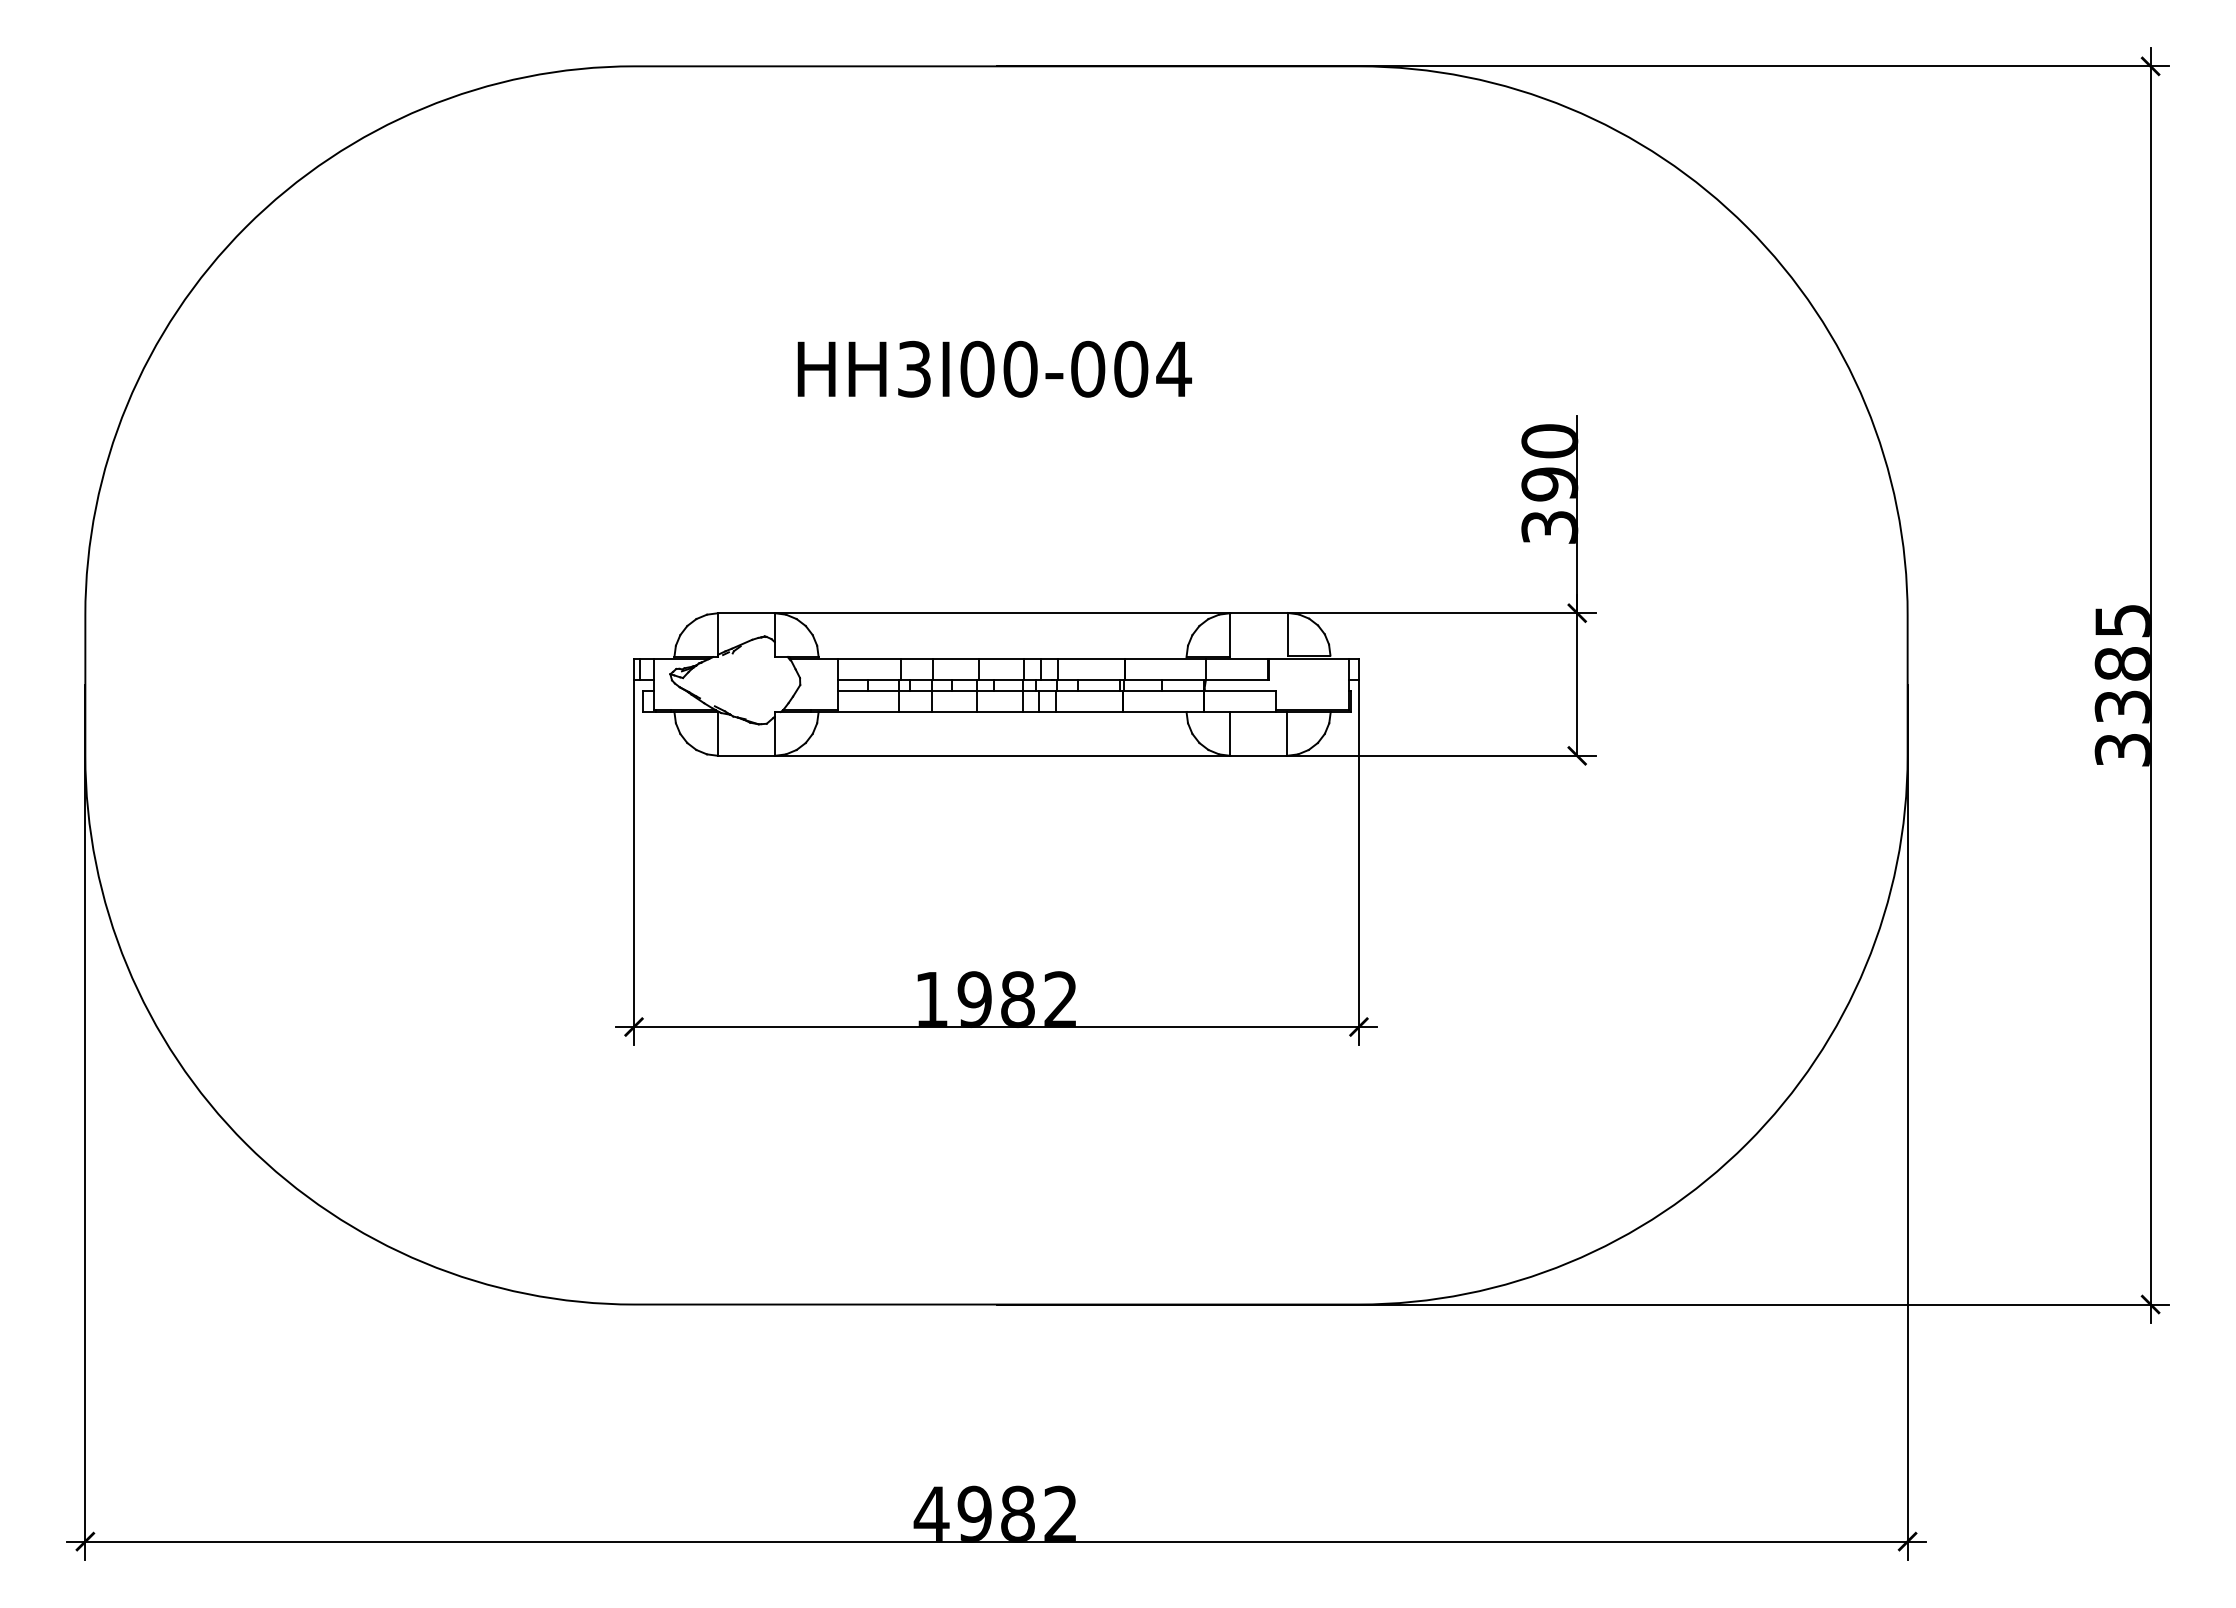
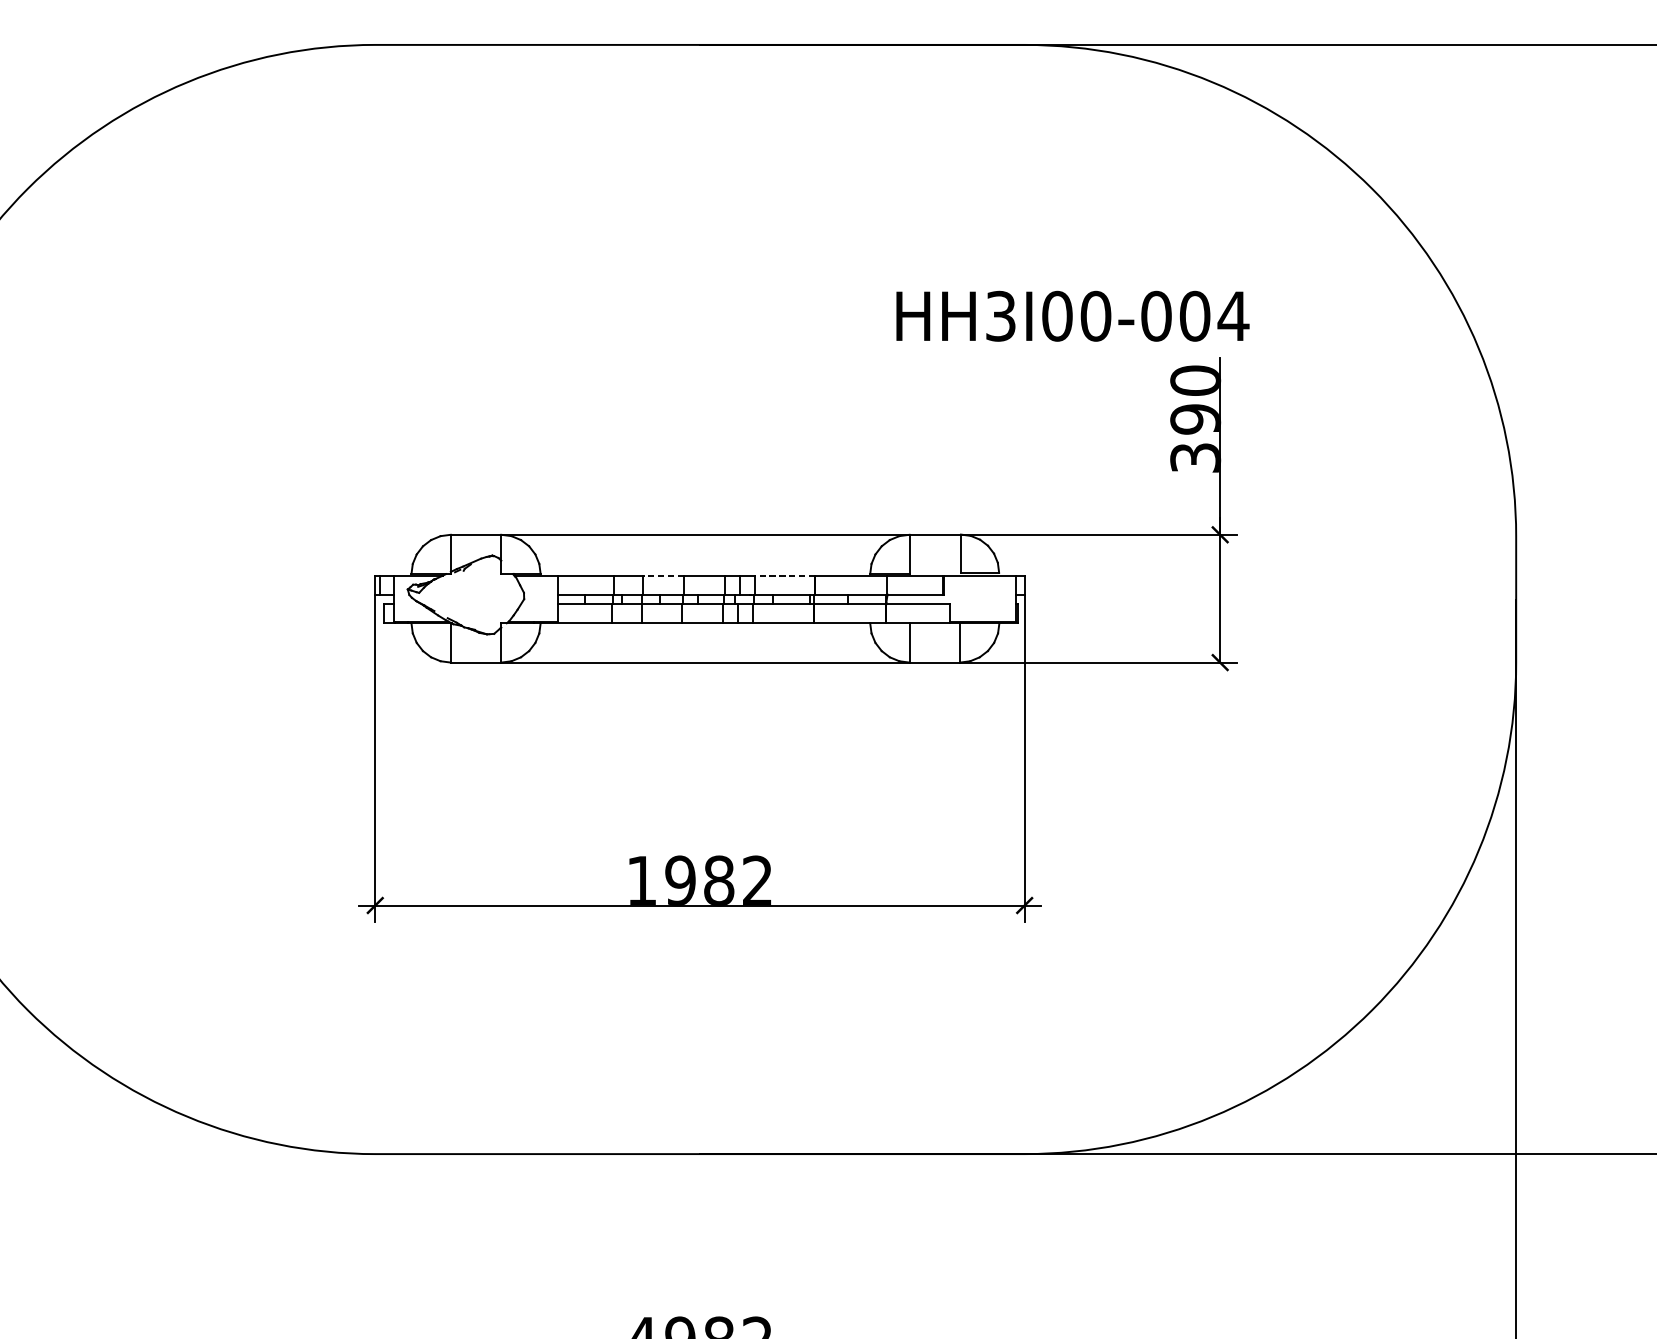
text: (994, 368) -> (1072, 315), moved
line: (955, 658) -> (663, 575), solid -> dashed
line: (1091, 658) -> (785, 575), solid -> dashed

